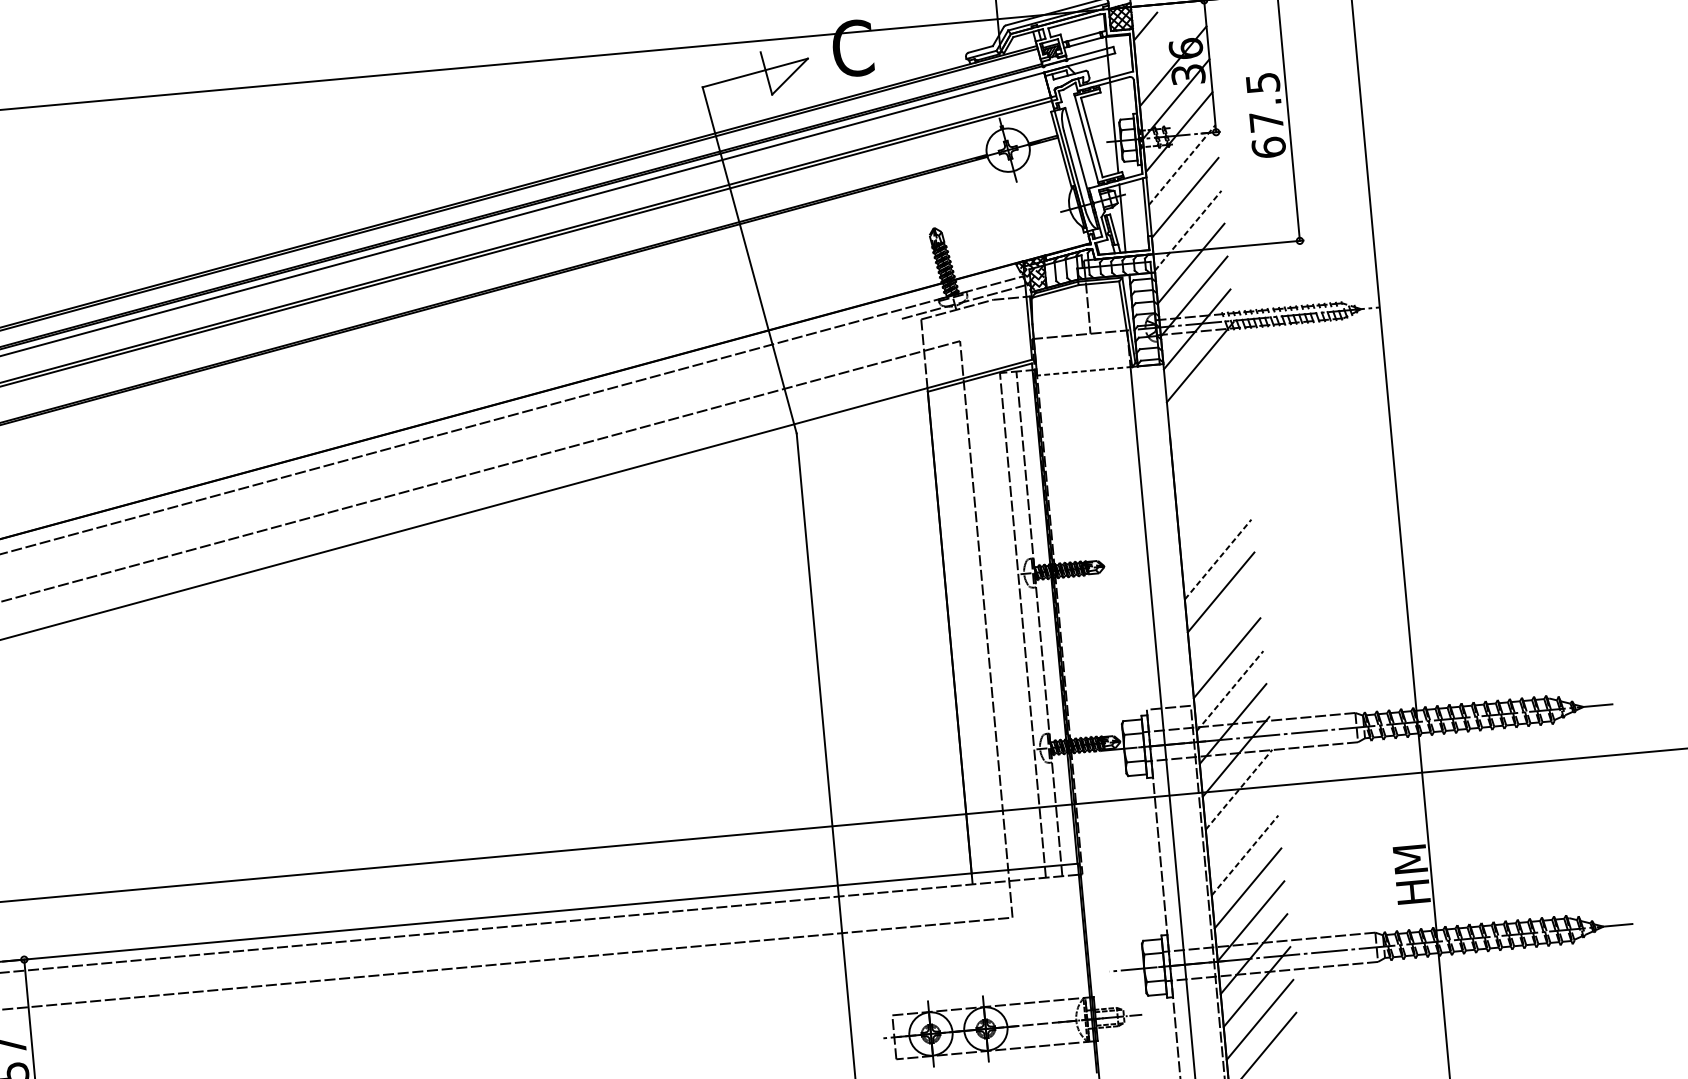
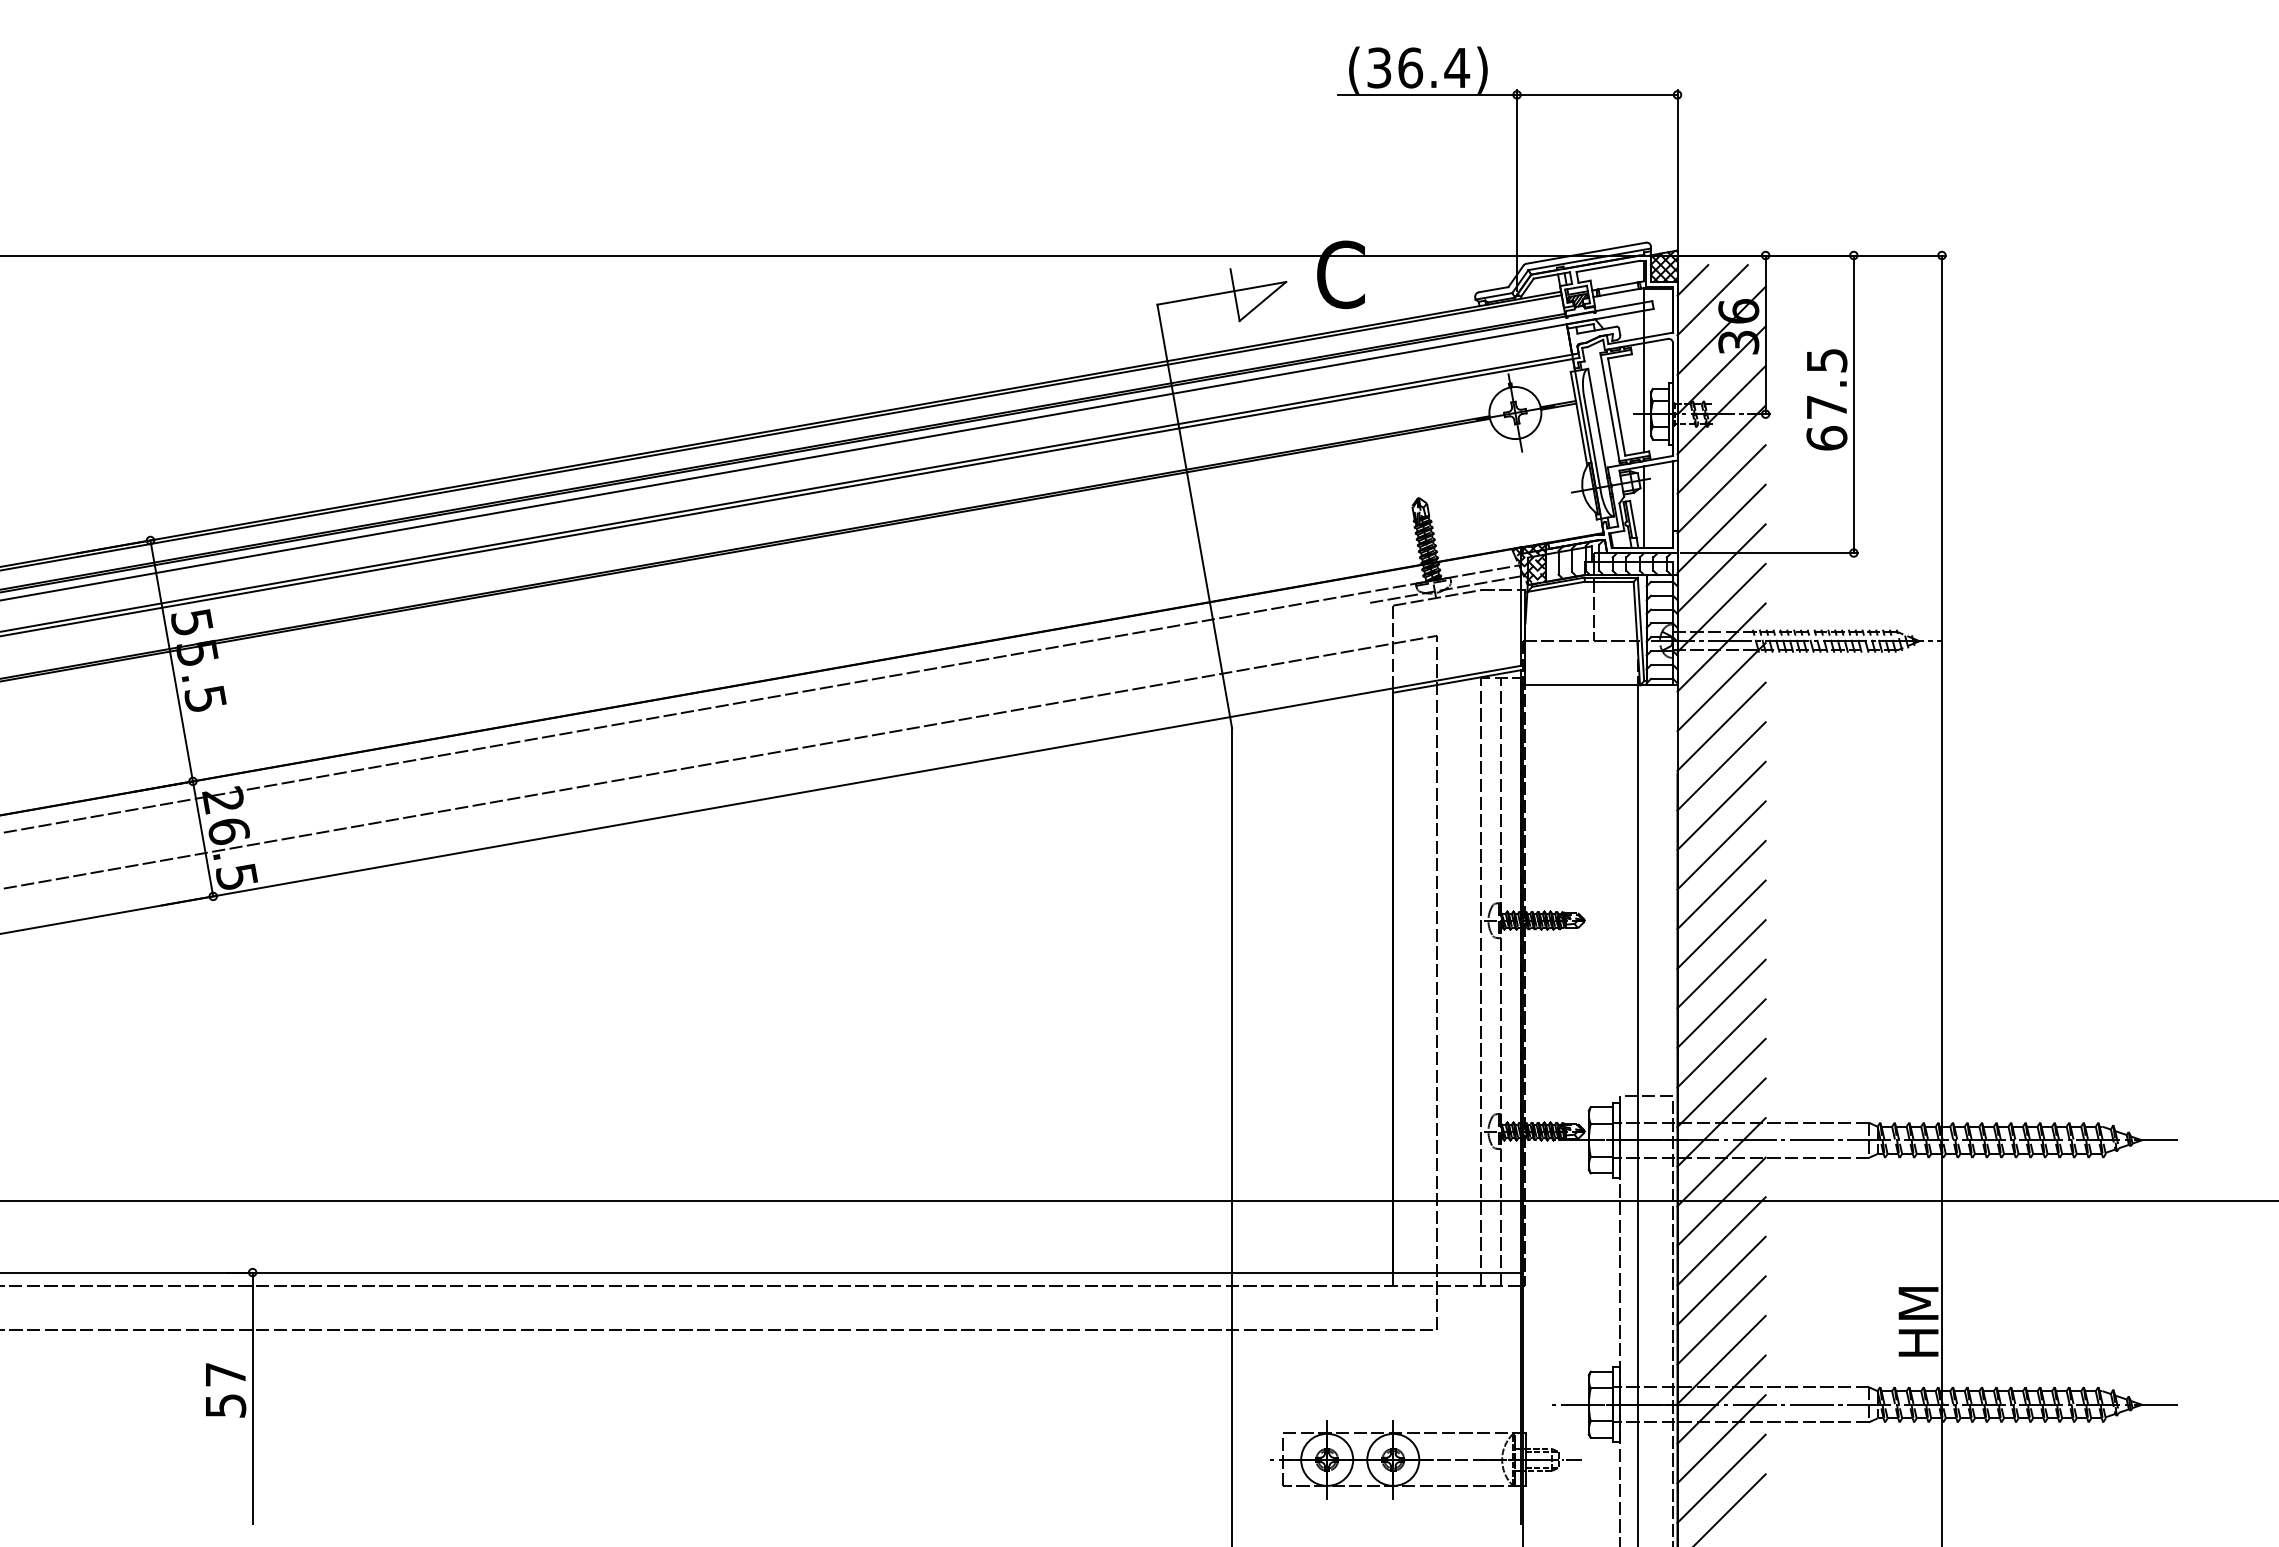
line: (1163, 41) -> (1712, 300), added
line: (1182, 164) -> (1721, 449), dashed -> solid
line: (1188, 230) -> (1721, 528), dashed -> solid
line: (1084, 371) -> (1582, 685), dashed -> solid
line: (1203, 394) -> (1721, 726), added
line: (1206, 428) -> (1721, 766), added
line: (1209, 460) -> (1721, 805), added
line: (1212, 493) -> (1721, 845), added
line: (1215, 527) -> (1721, 885), added
line: (1218, 559) -> (1721, 924), dashed -> solid
line: (1224, 625) -> (1721, 1003), added
line: (1230, 690) -> (1721, 1082), dashed -> solid
line: (1238, 789) -> (1721, 1201), dashed -> solid
line: (1242, 822) -> (1721, 1241), added
line: (1244, 855) -> (1721, 1280), dashed -> solid

